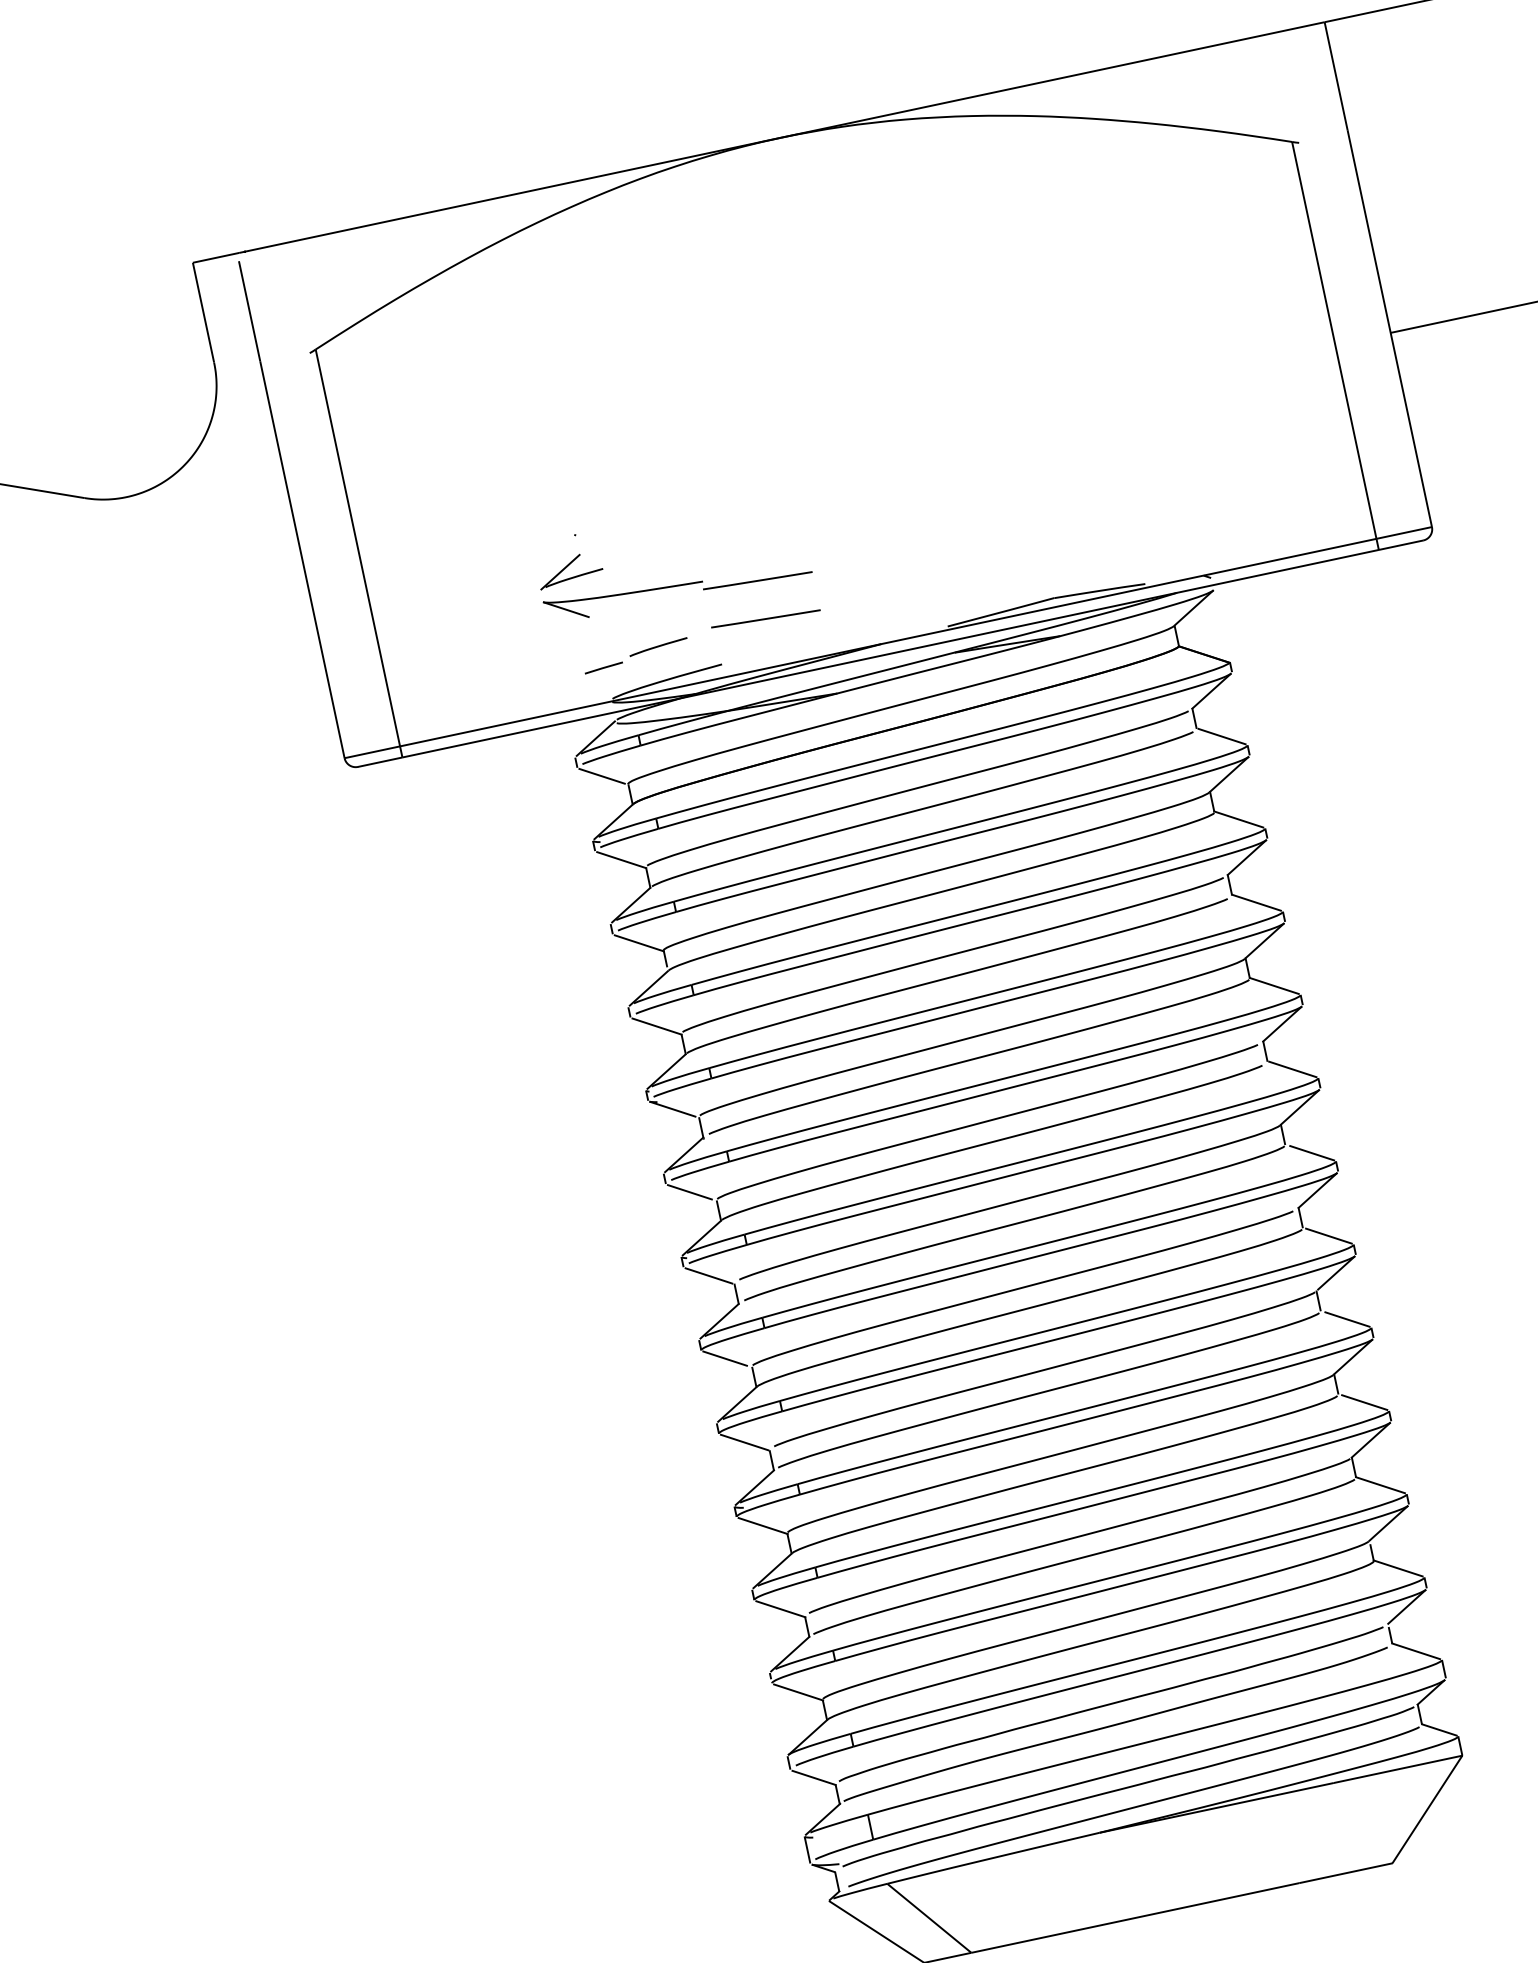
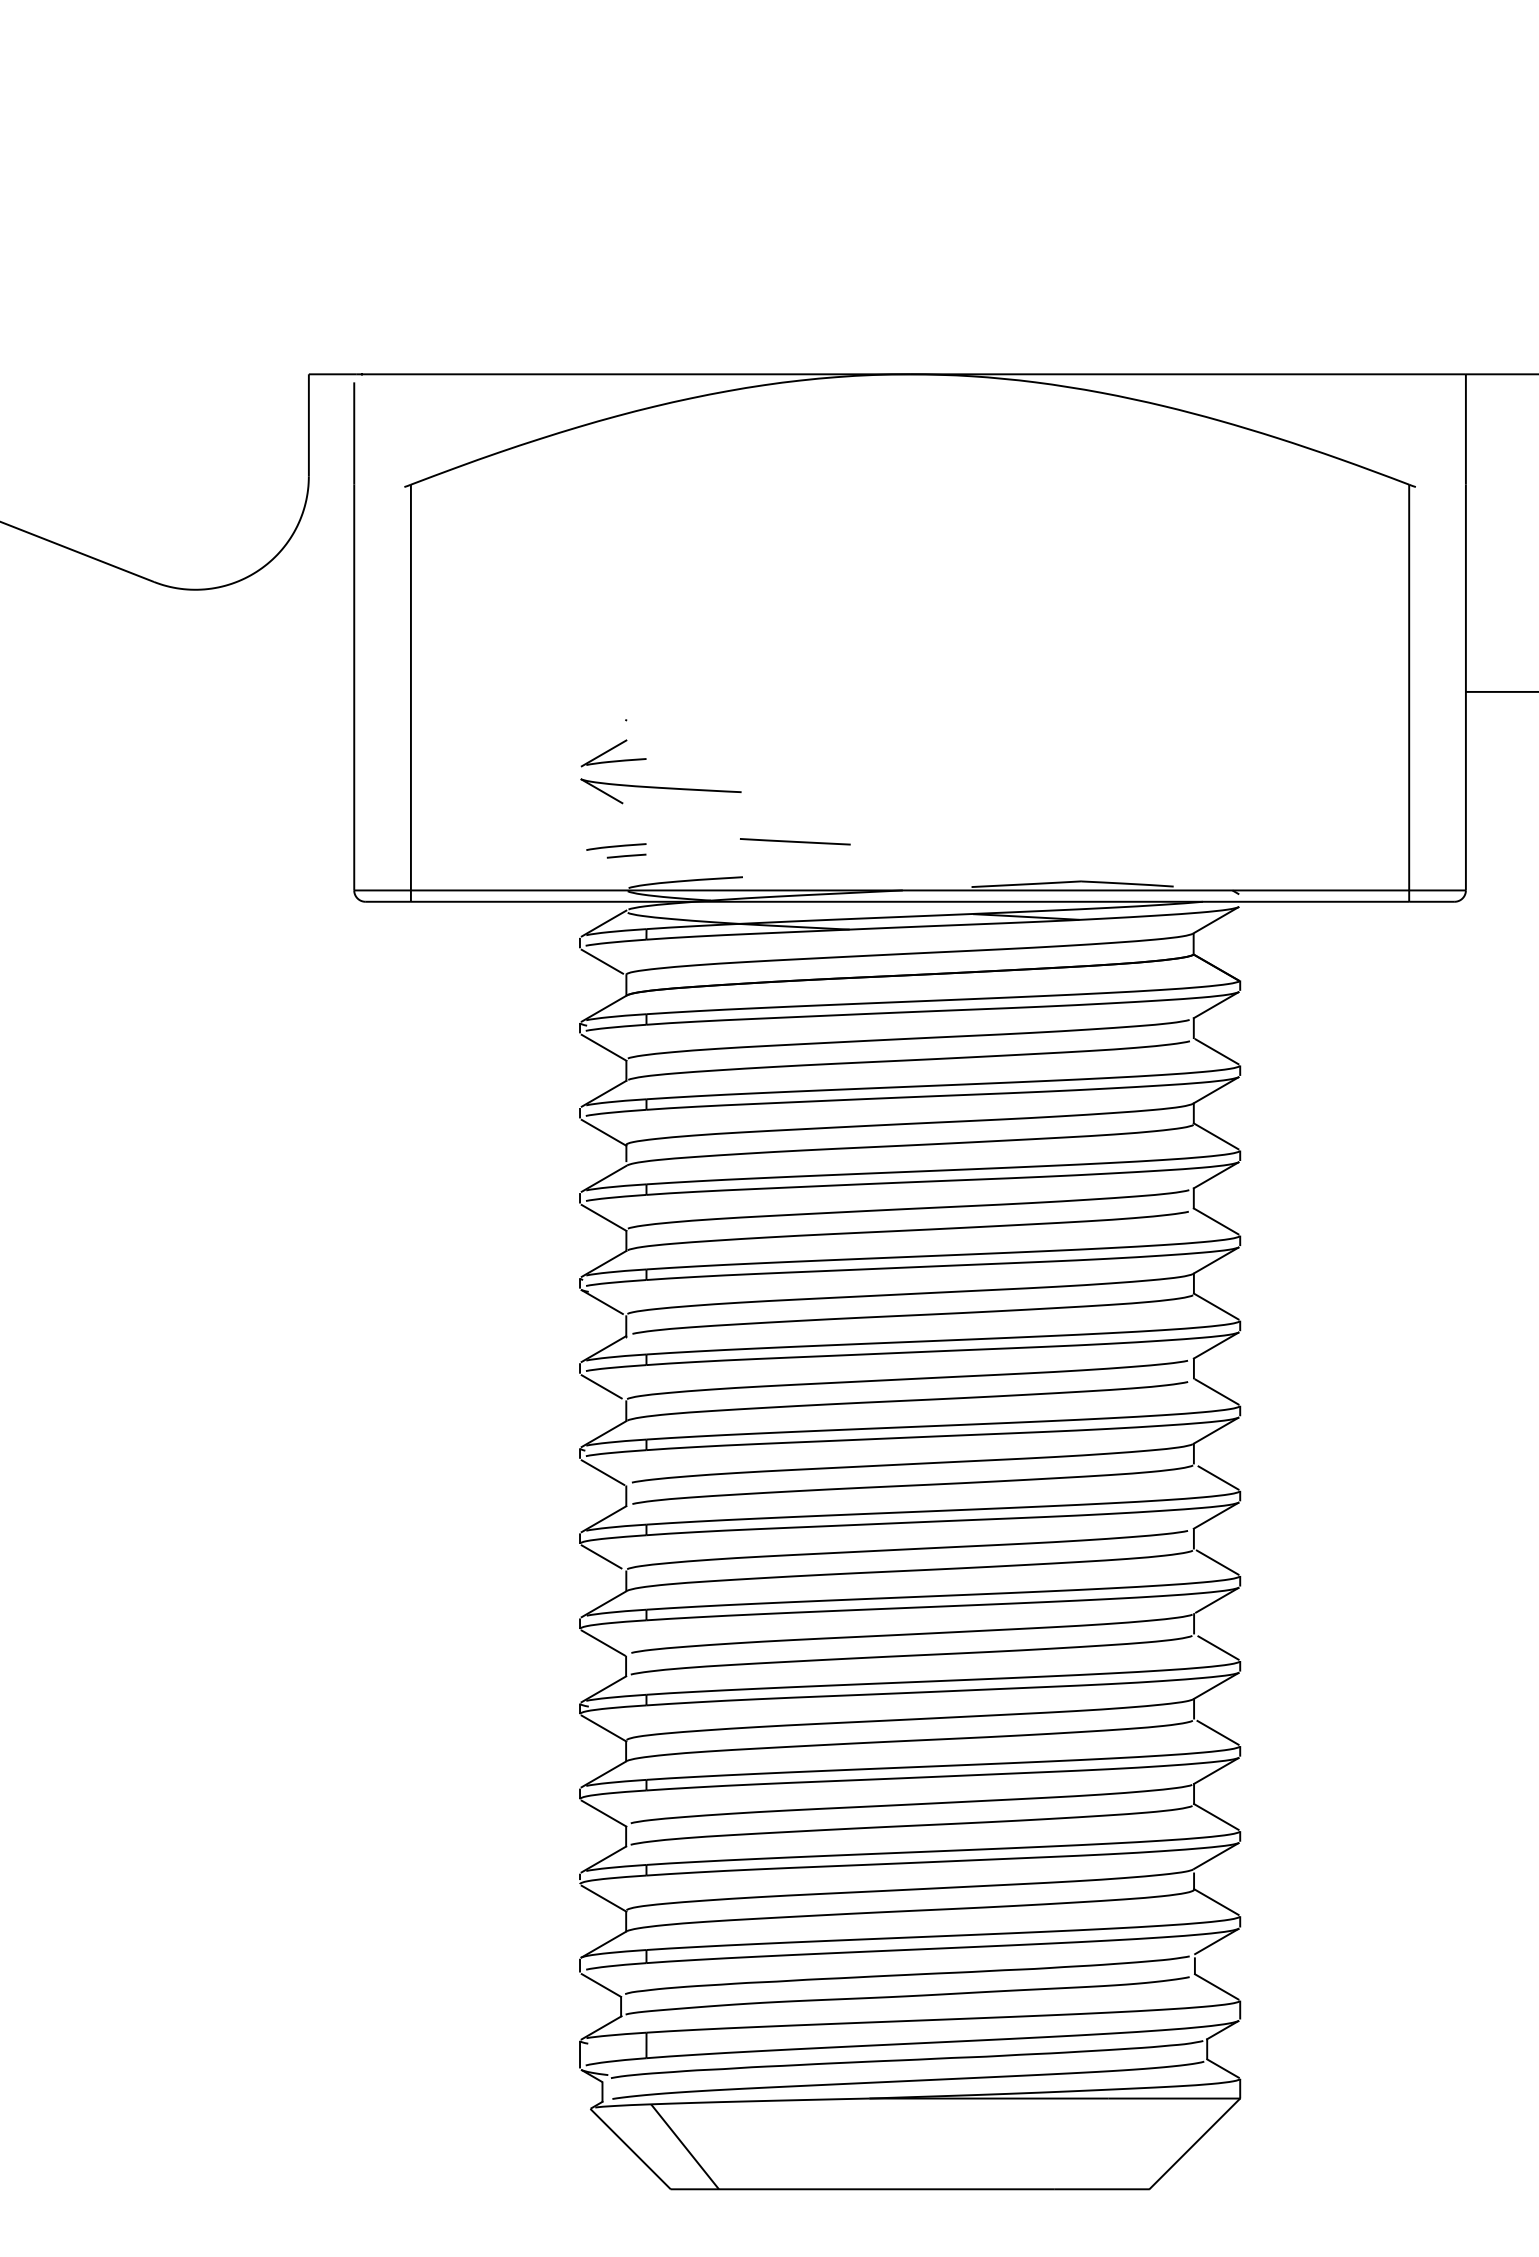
line: (757, 580) -> (795, 802), removed
line: (658, 646) -> (616, 846), moved

